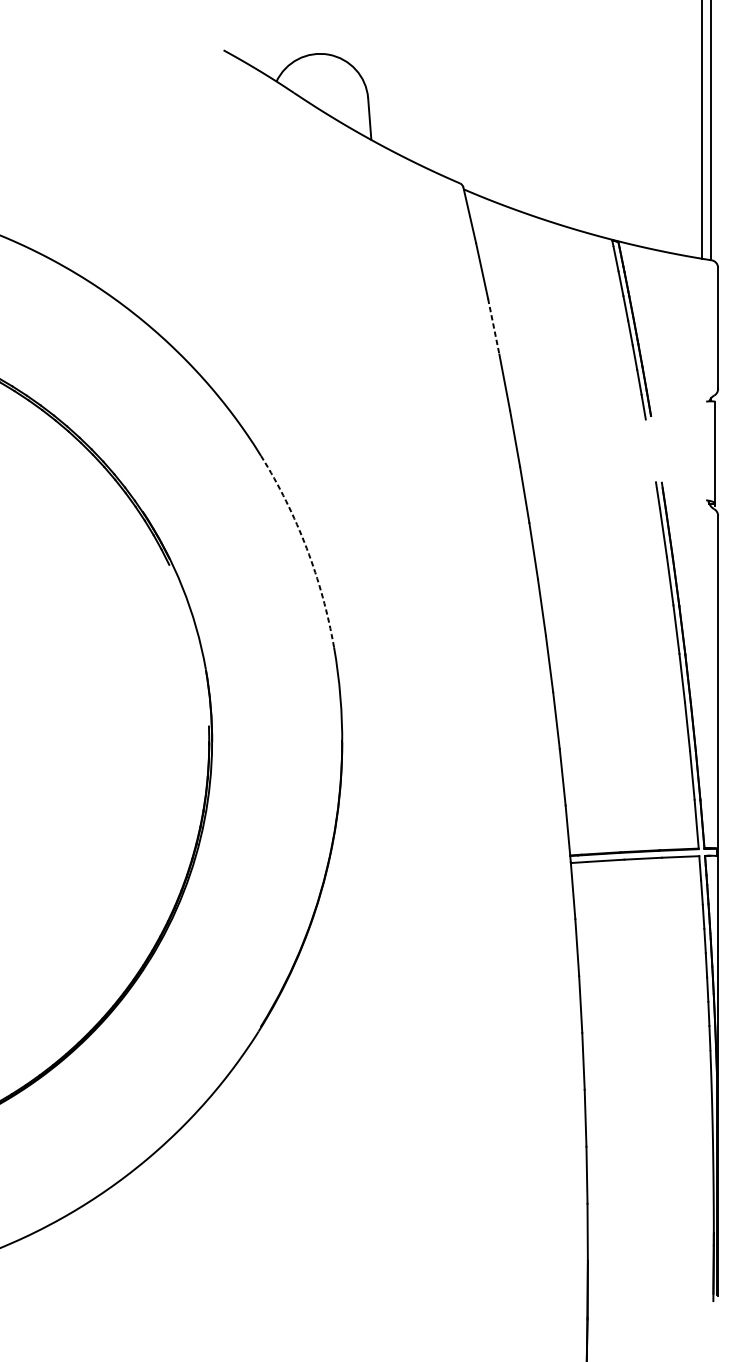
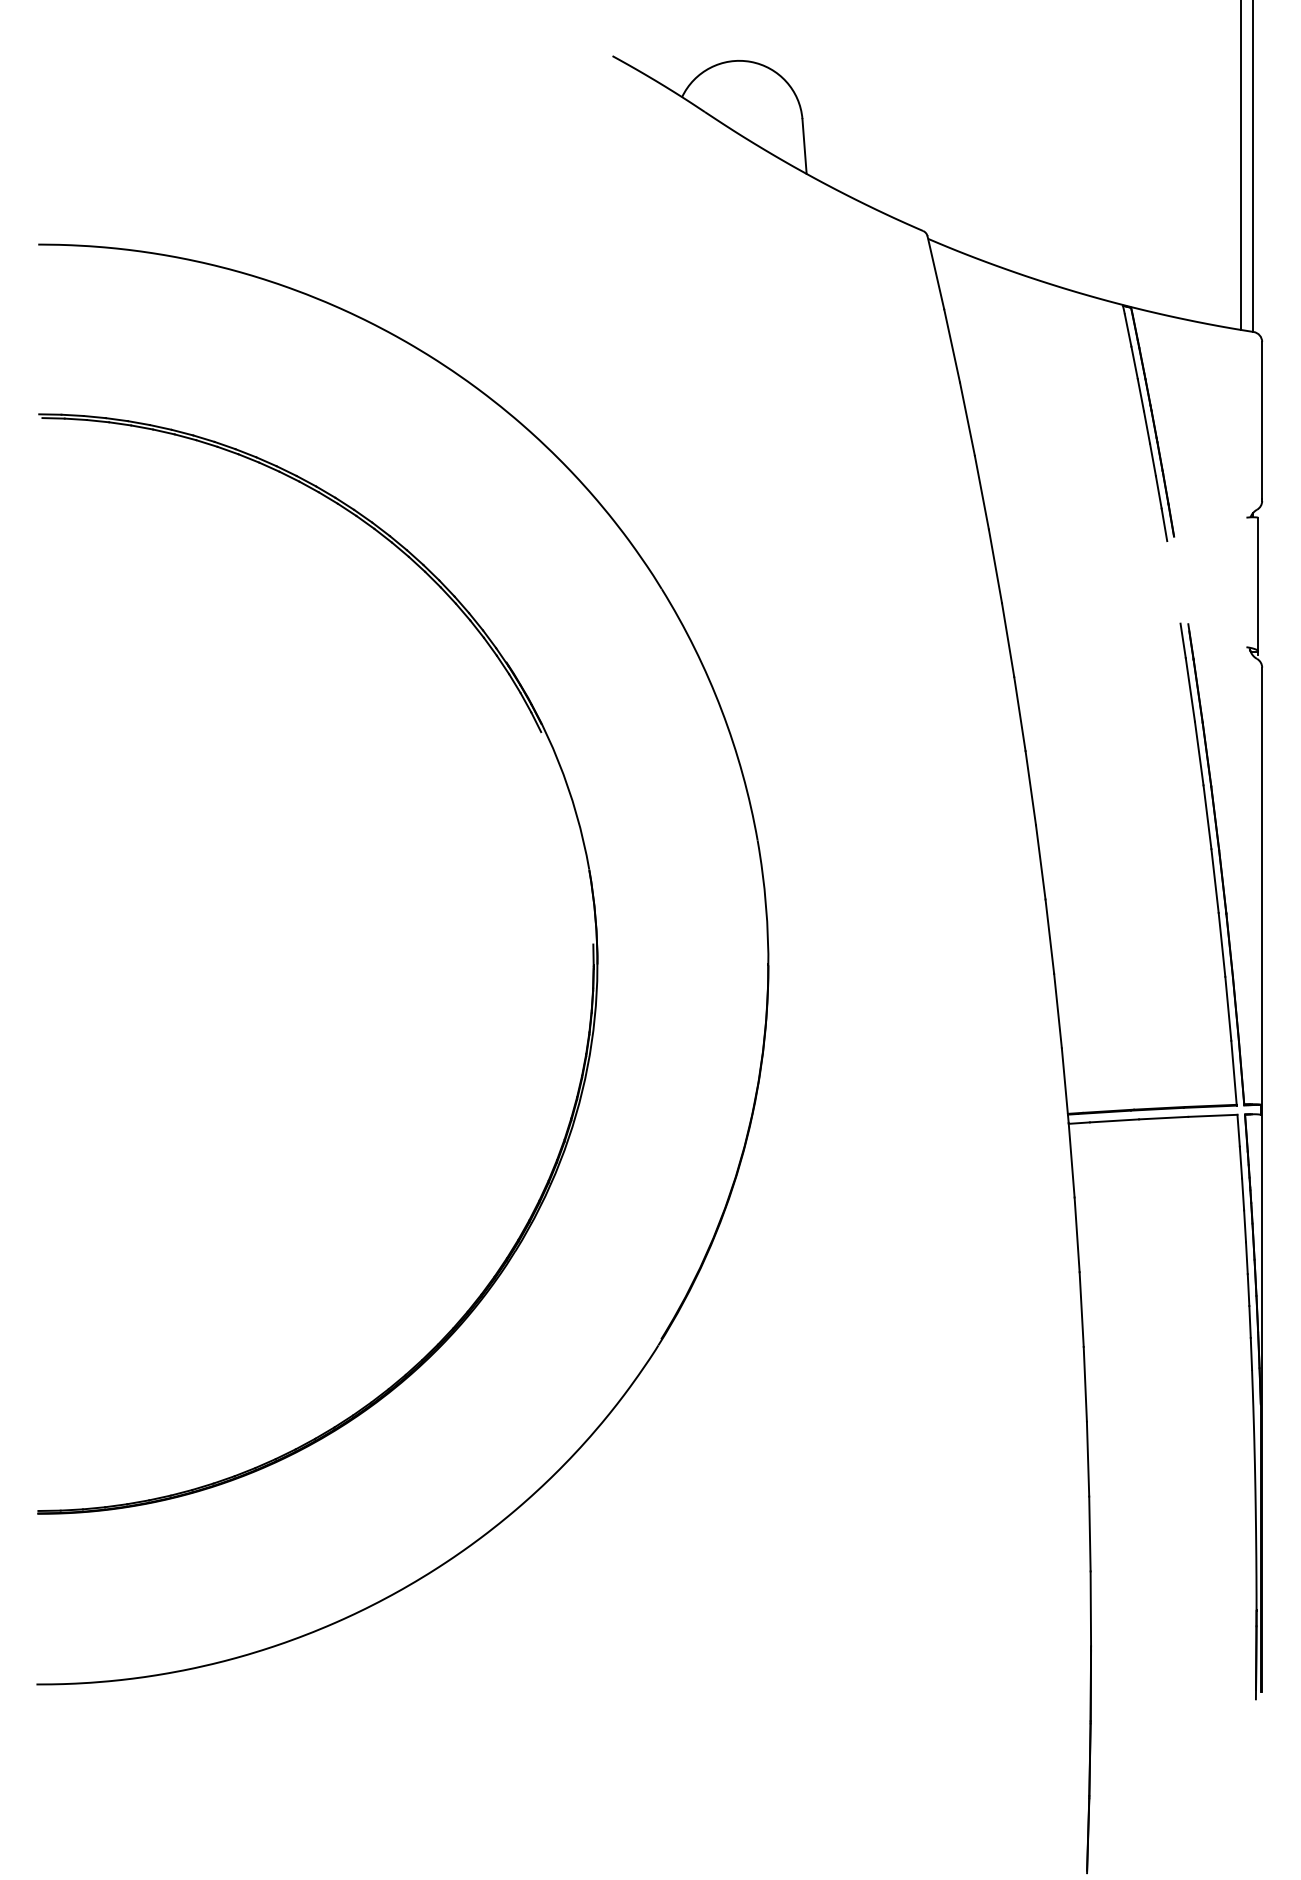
line: (493, 326) -> (967, 419), dashed -> solid
arc: (306, 548) -> (721, 710), dashed -> solid

